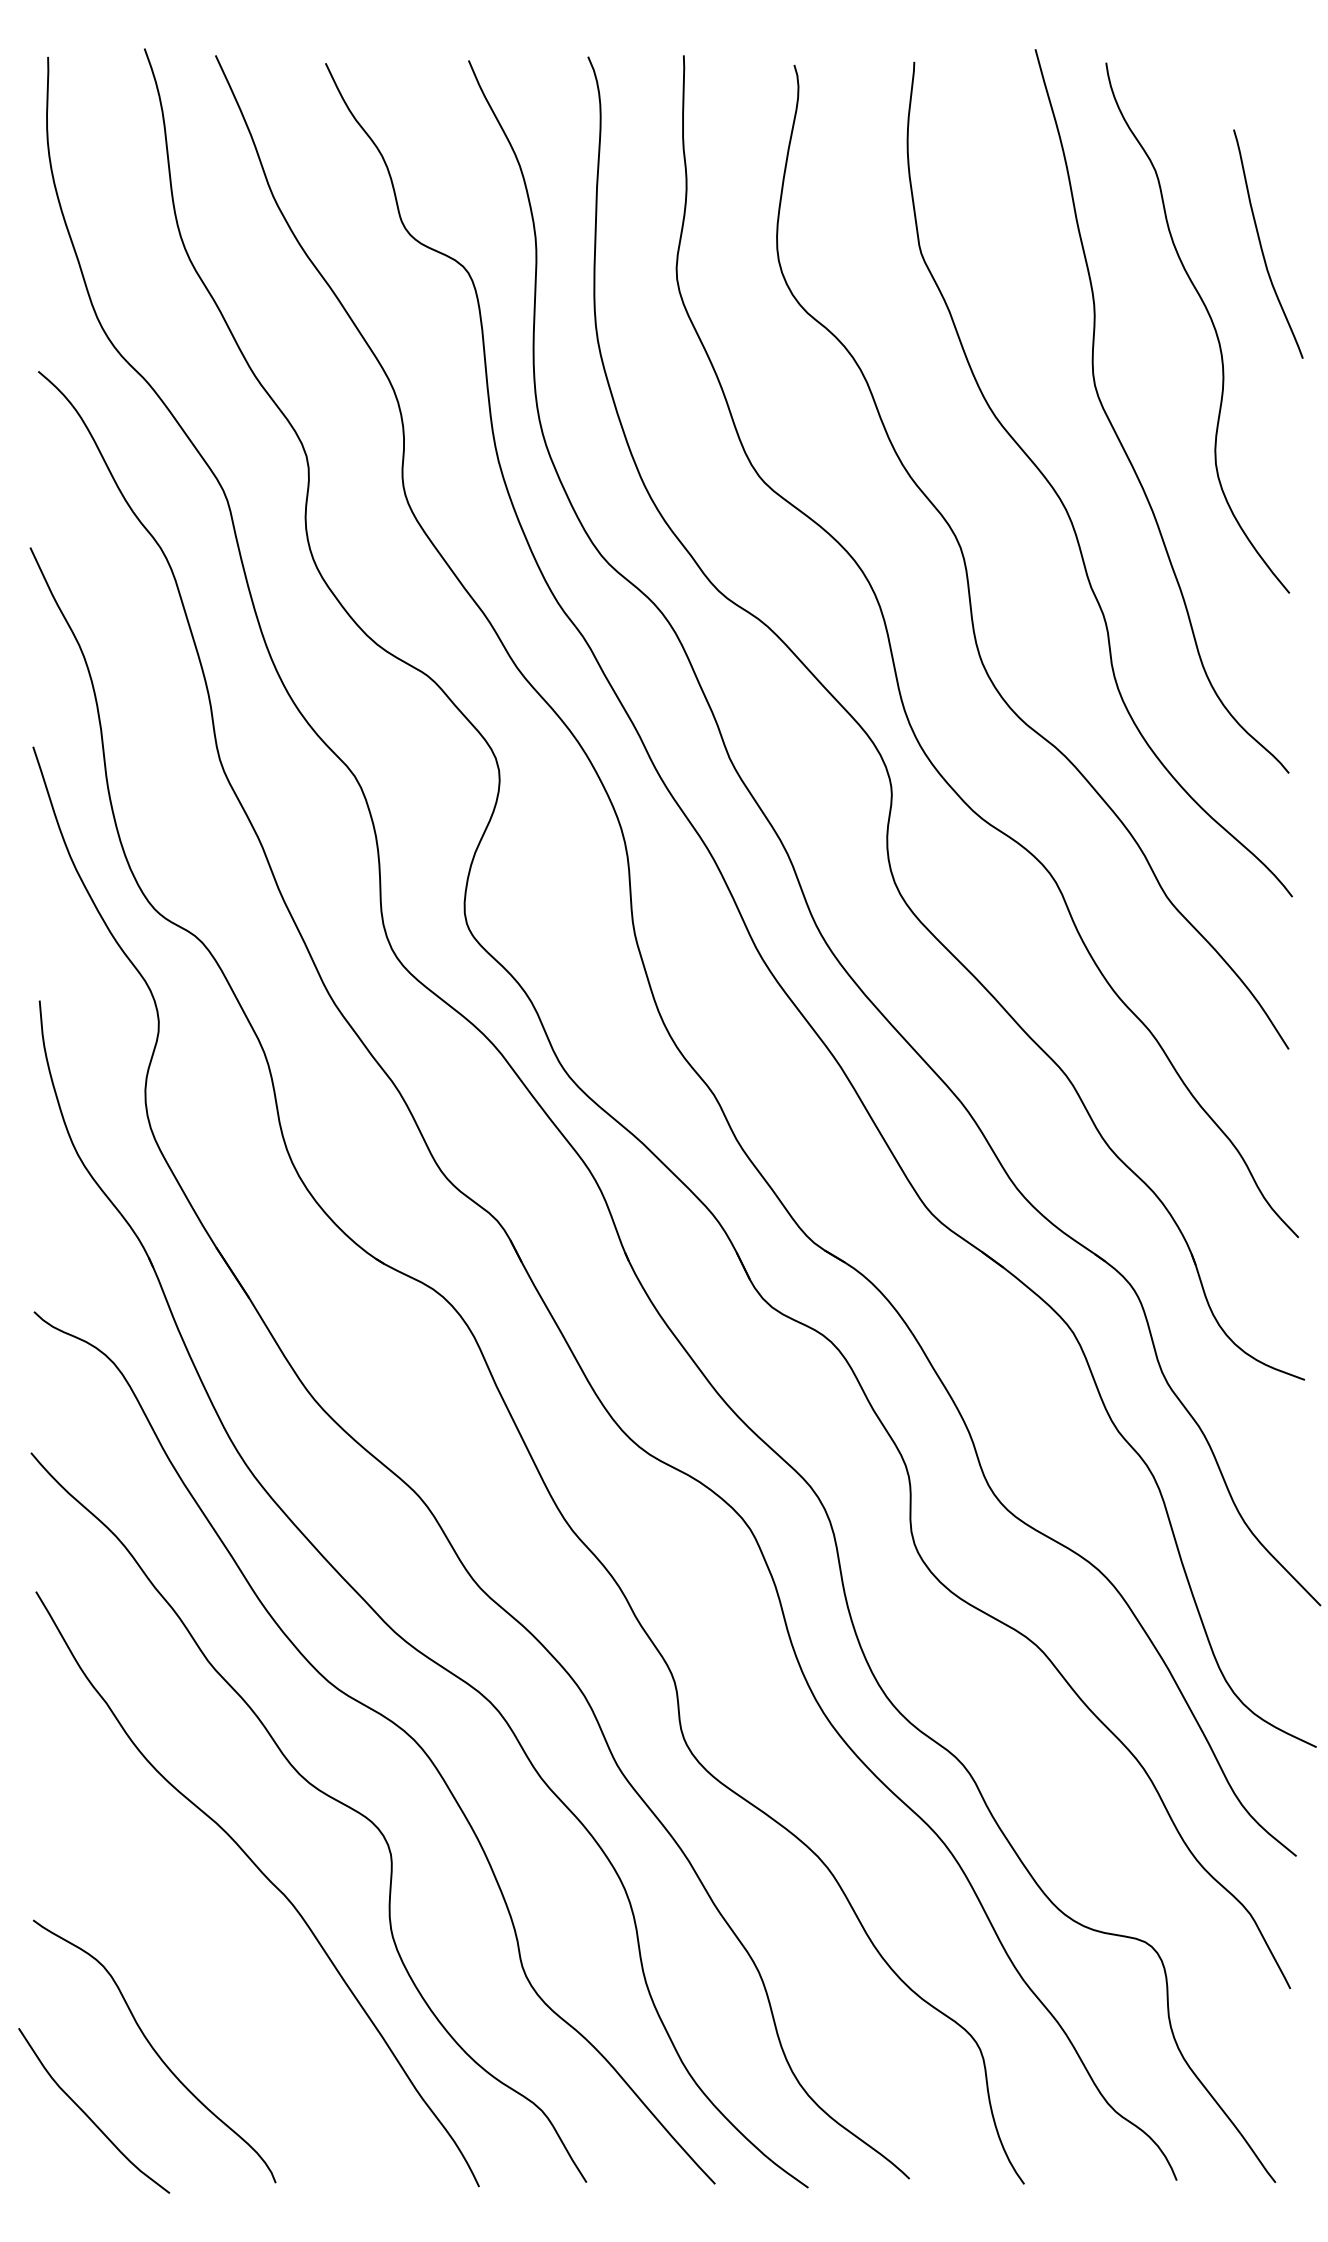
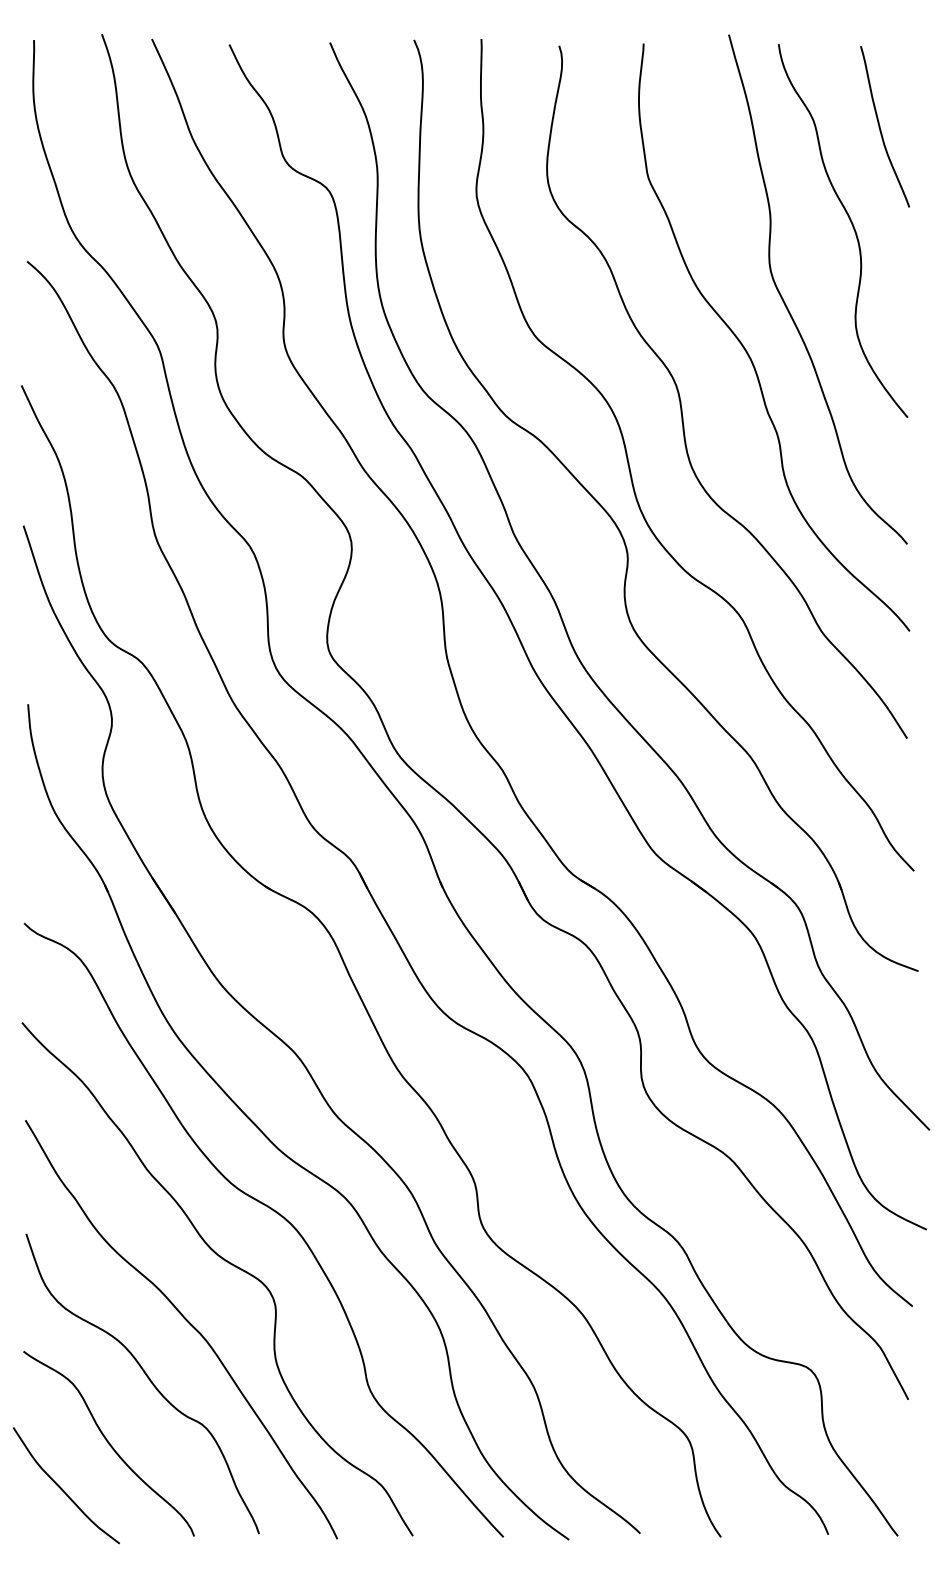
curve: (1261, 243) -> (880, 126), moved
curve: (211, 1960) -> (149, 1379), added

